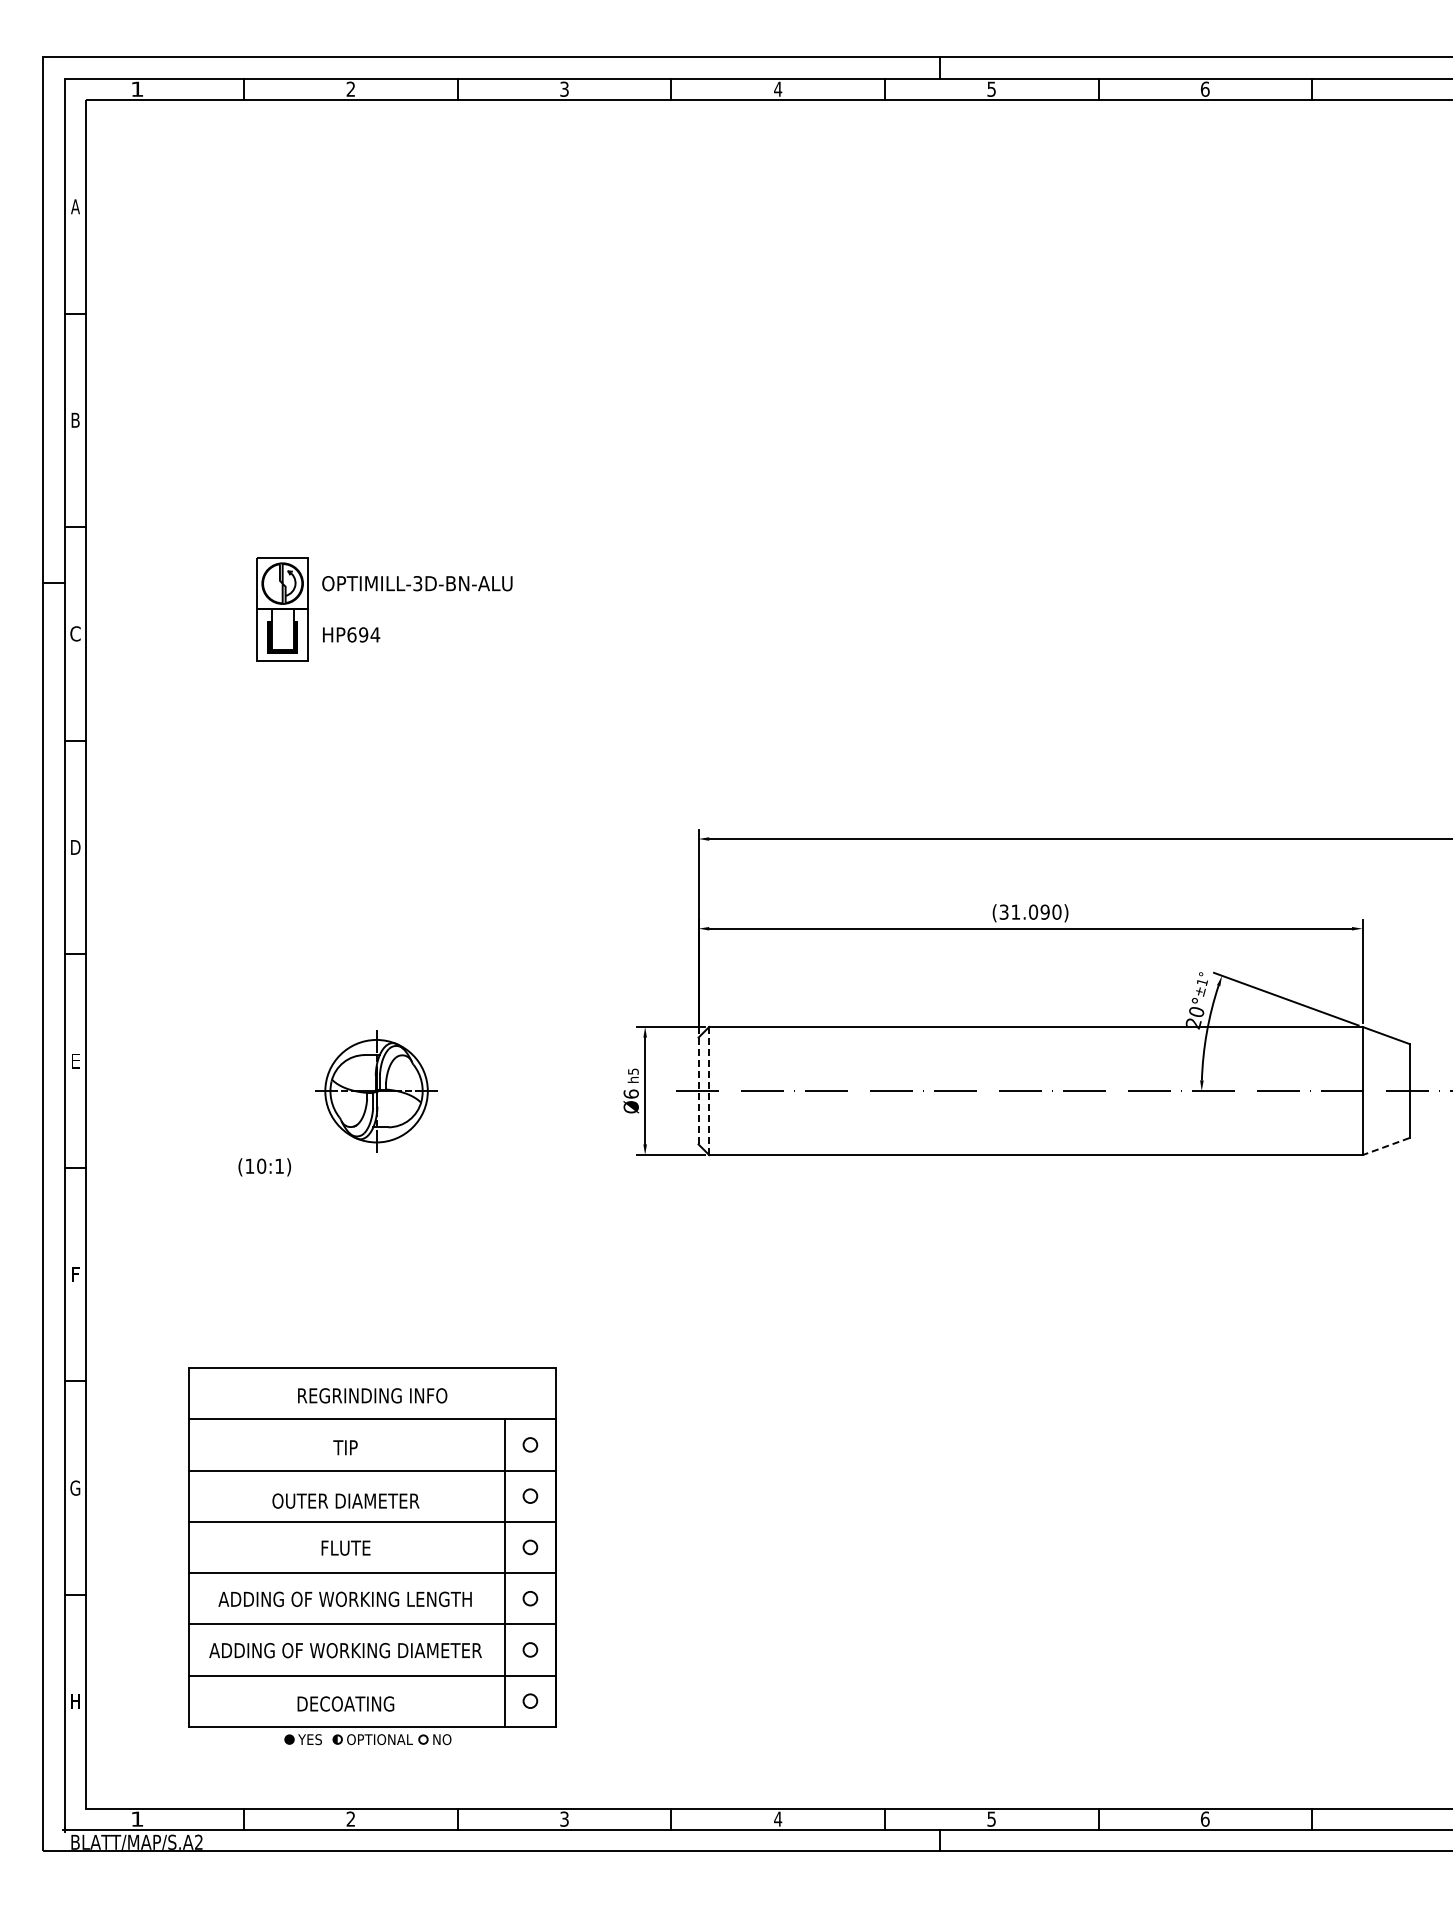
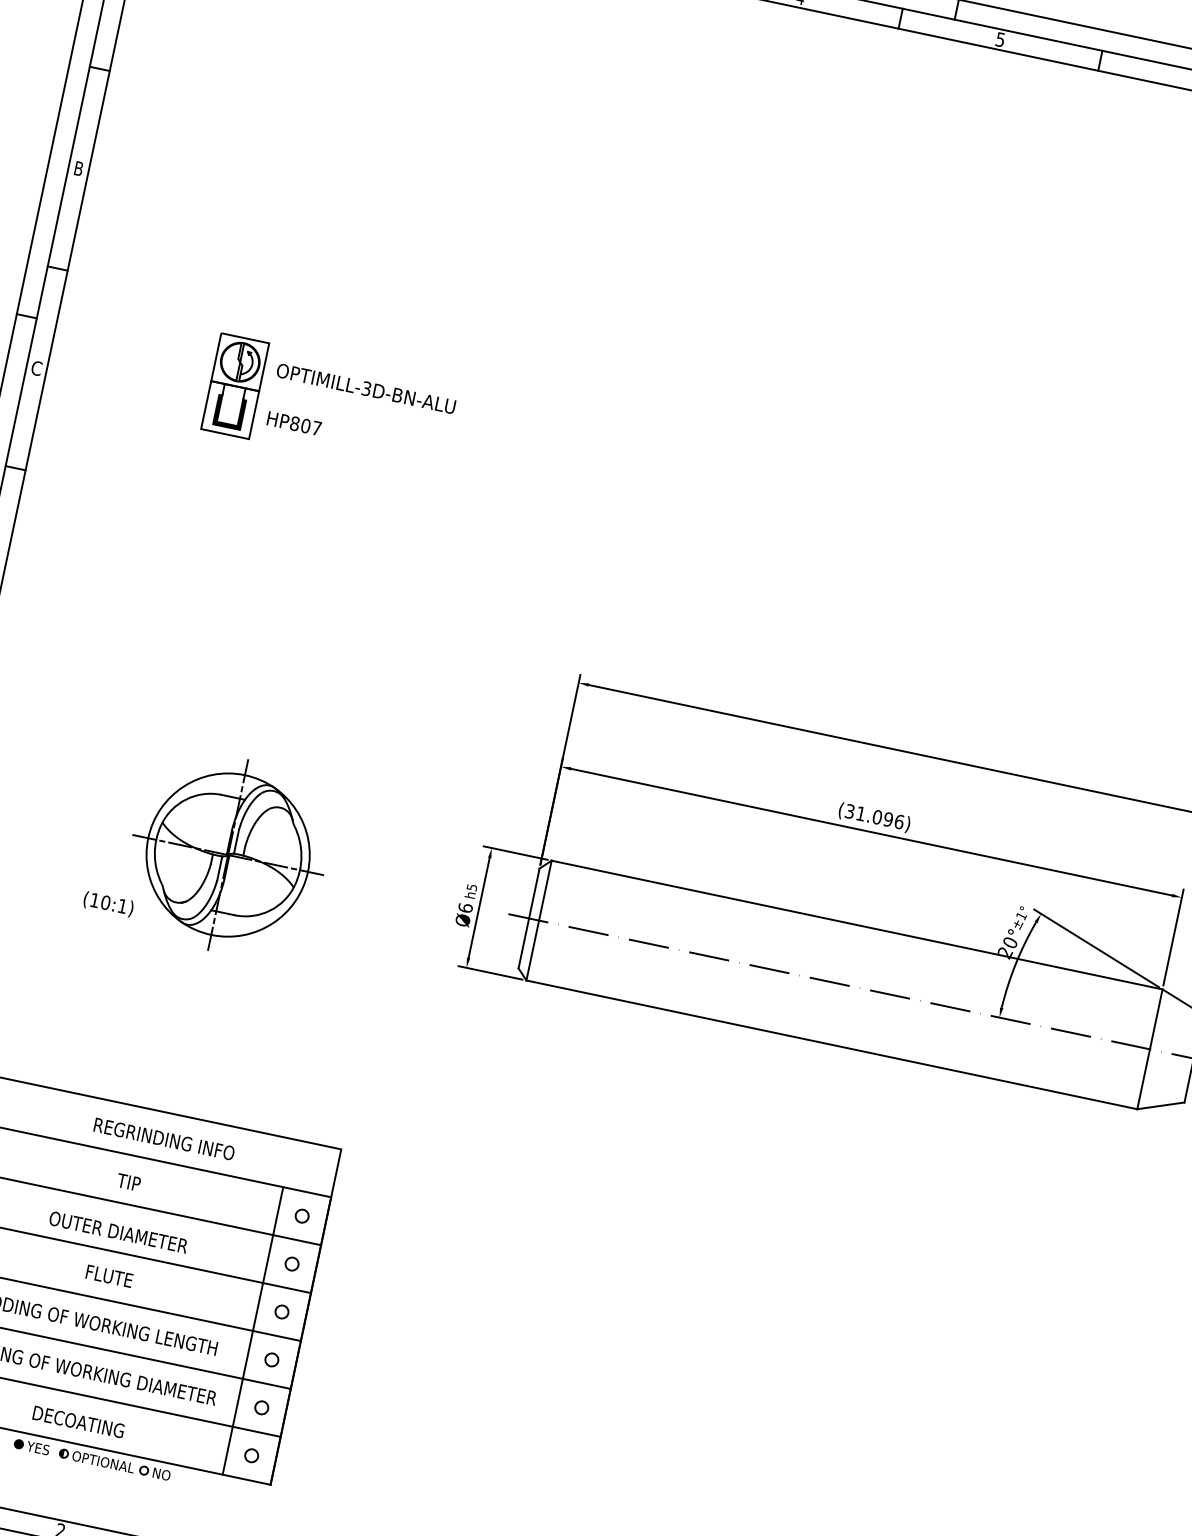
text: (363, 634) -> (305, 425), HP694 -> HP807
text: (1056, 911) -> (899, 821), (31.090) -> (31.096)
part: (376, 1091) -> (227, 855), size x1.67
line: (698, 1091) -> (528, 918), dashed -> solid
line: (709, 1091) -> (539, 921), dashed -> solid
line: (1386, 1146) -> (1161, 1105), dashed -> solid

